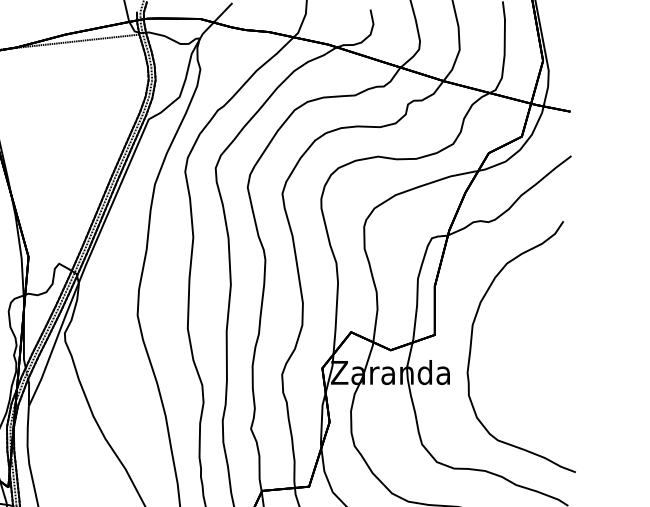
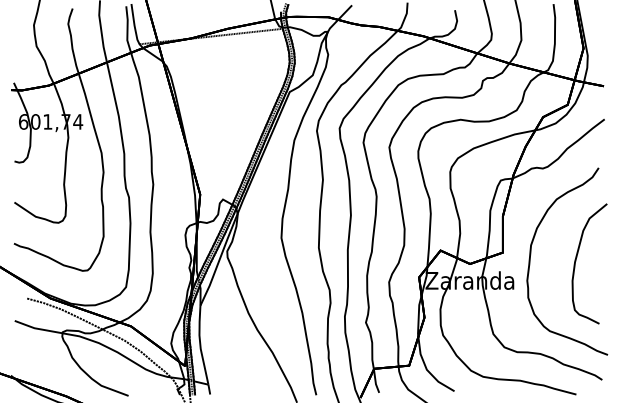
part: (533, 346) -> (576, 261), added

